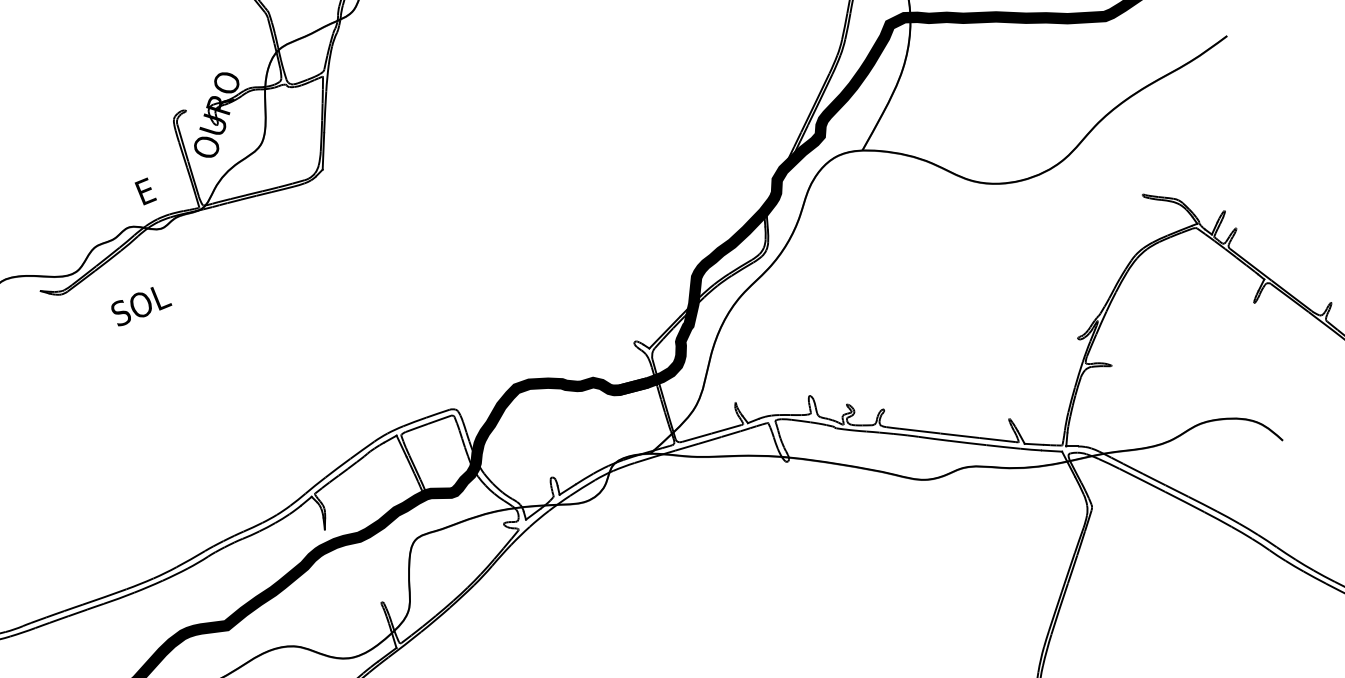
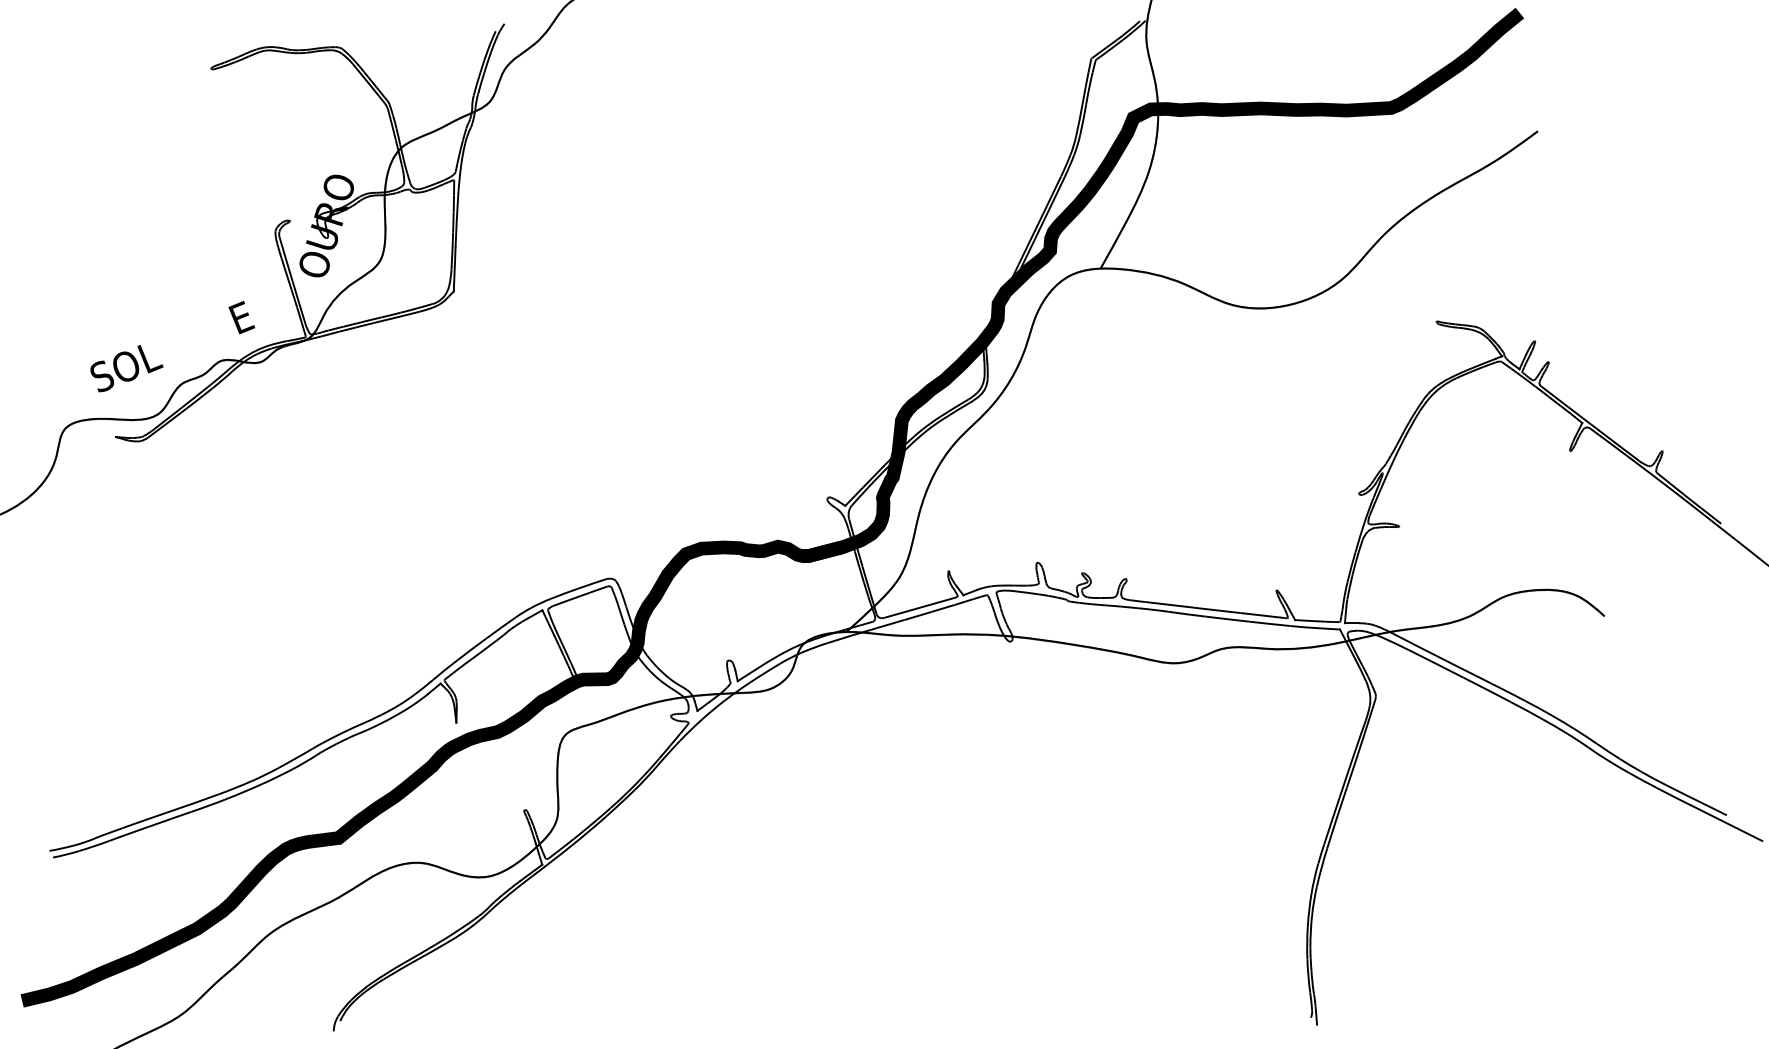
text: (141, 306) -> (126, 368), moved

